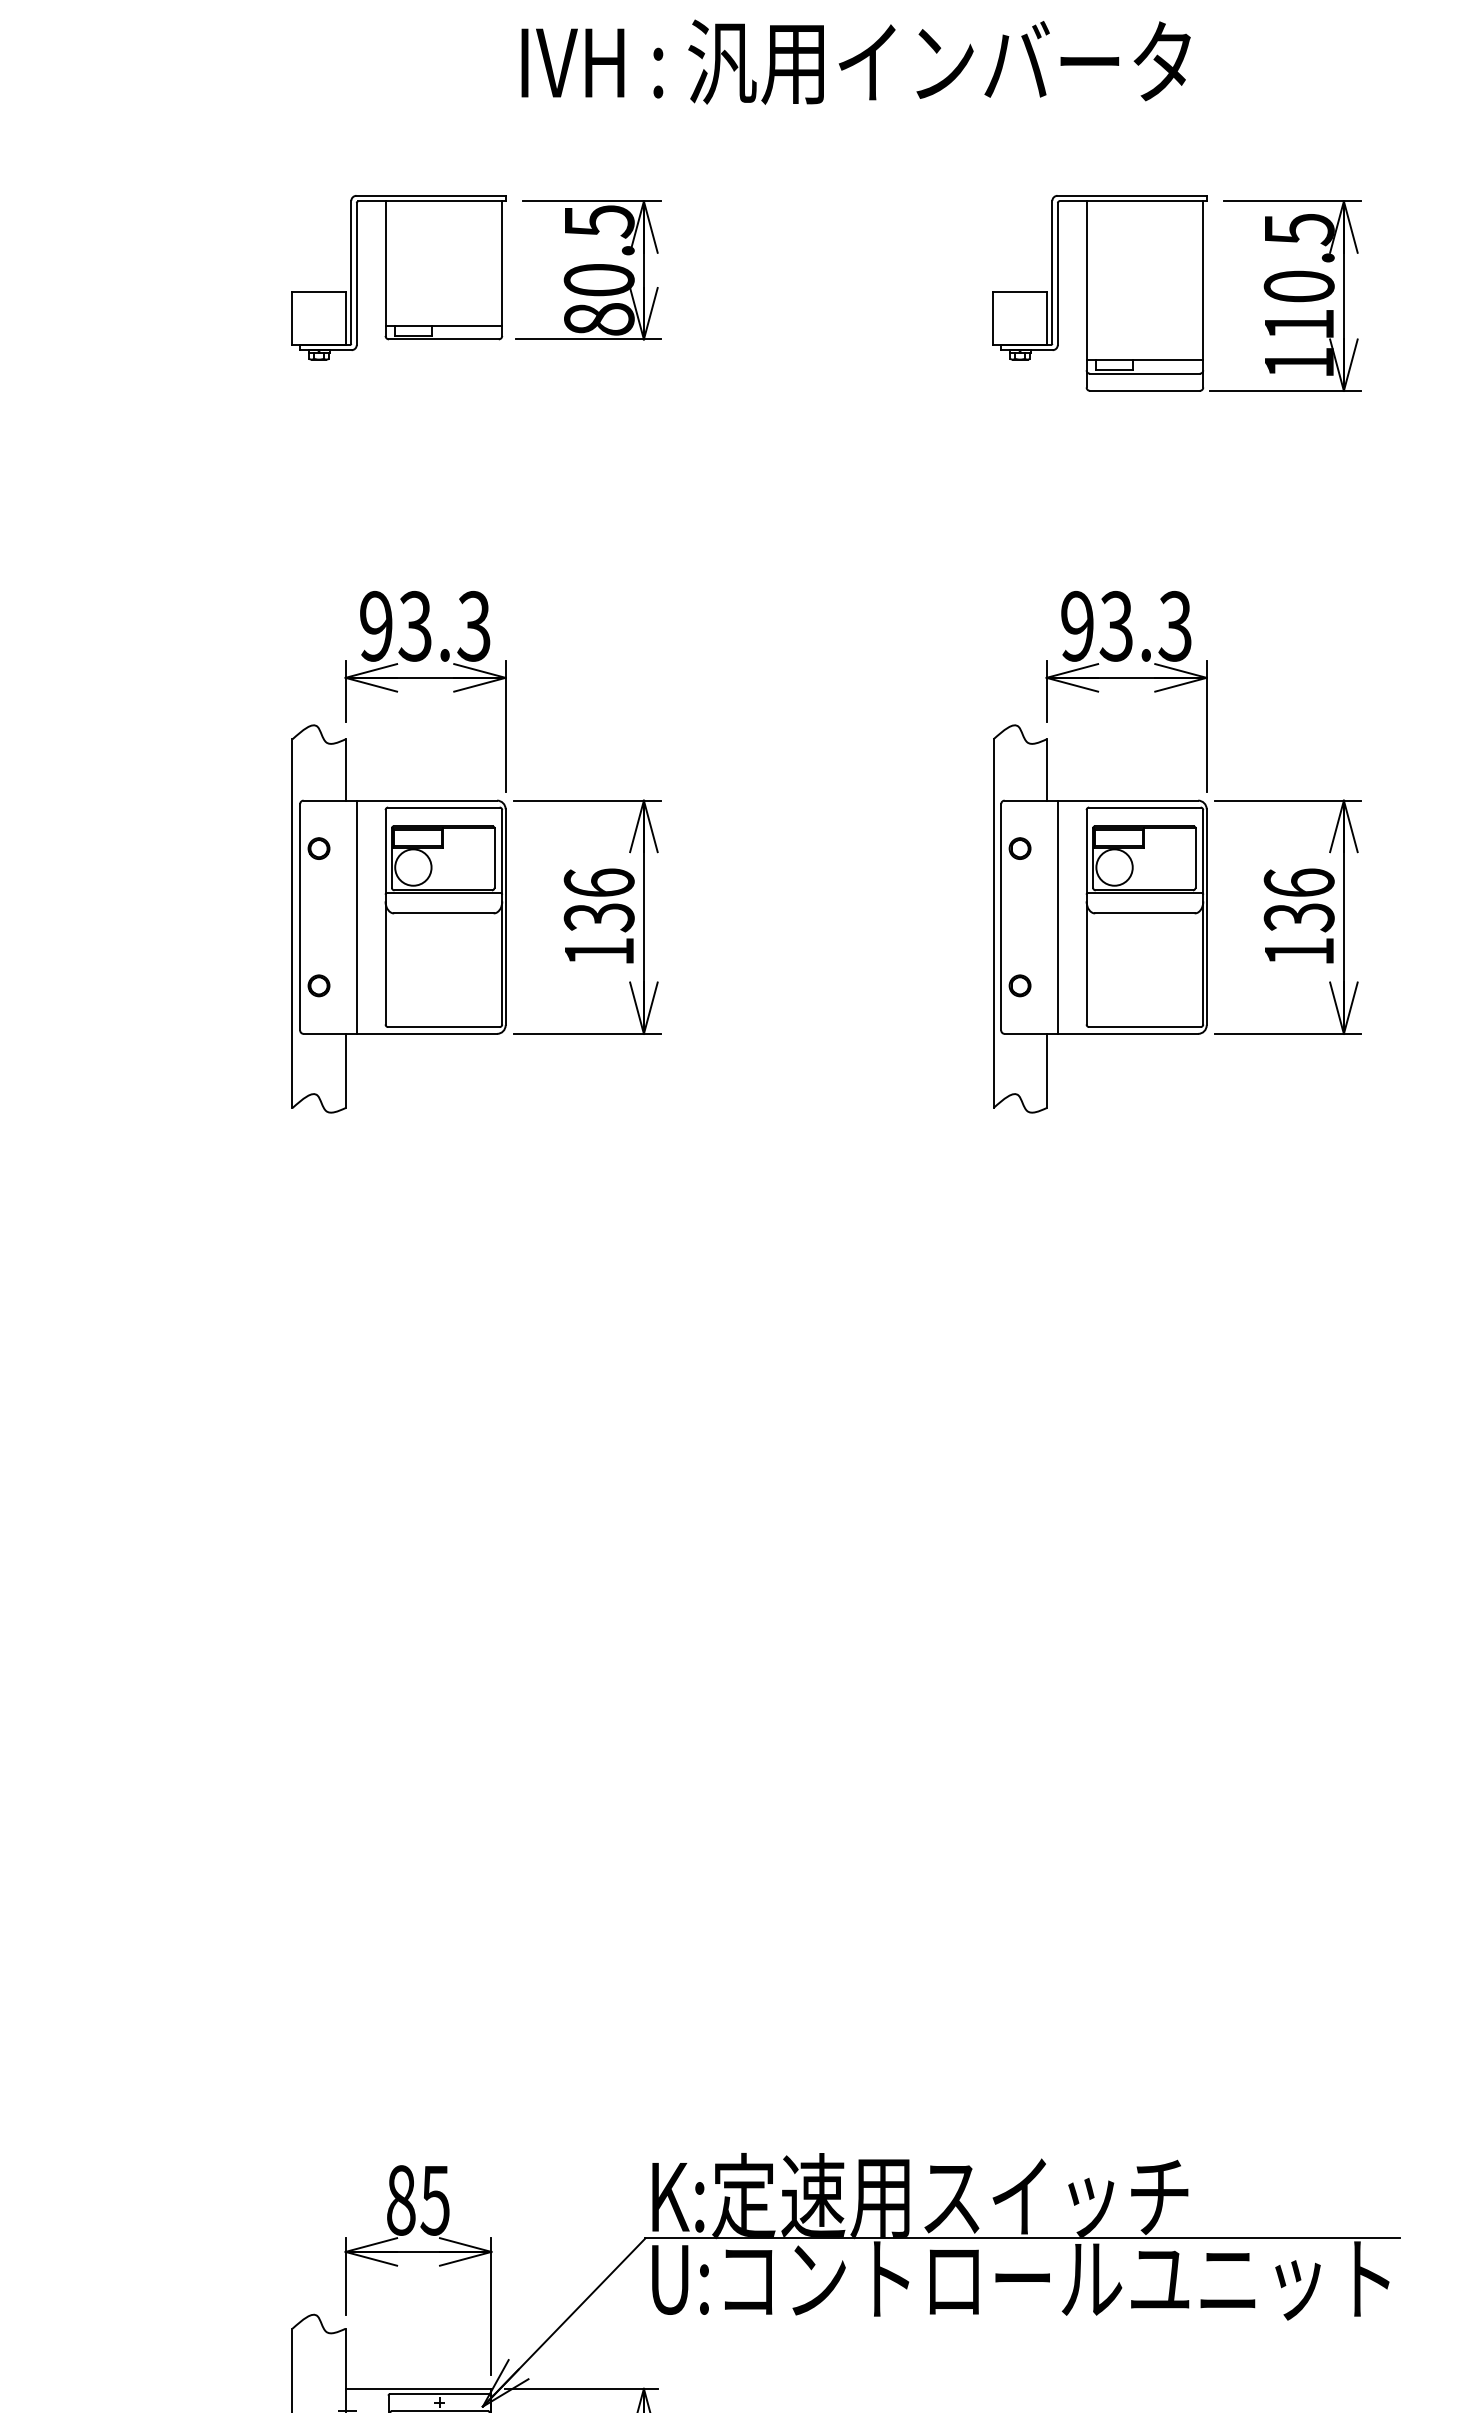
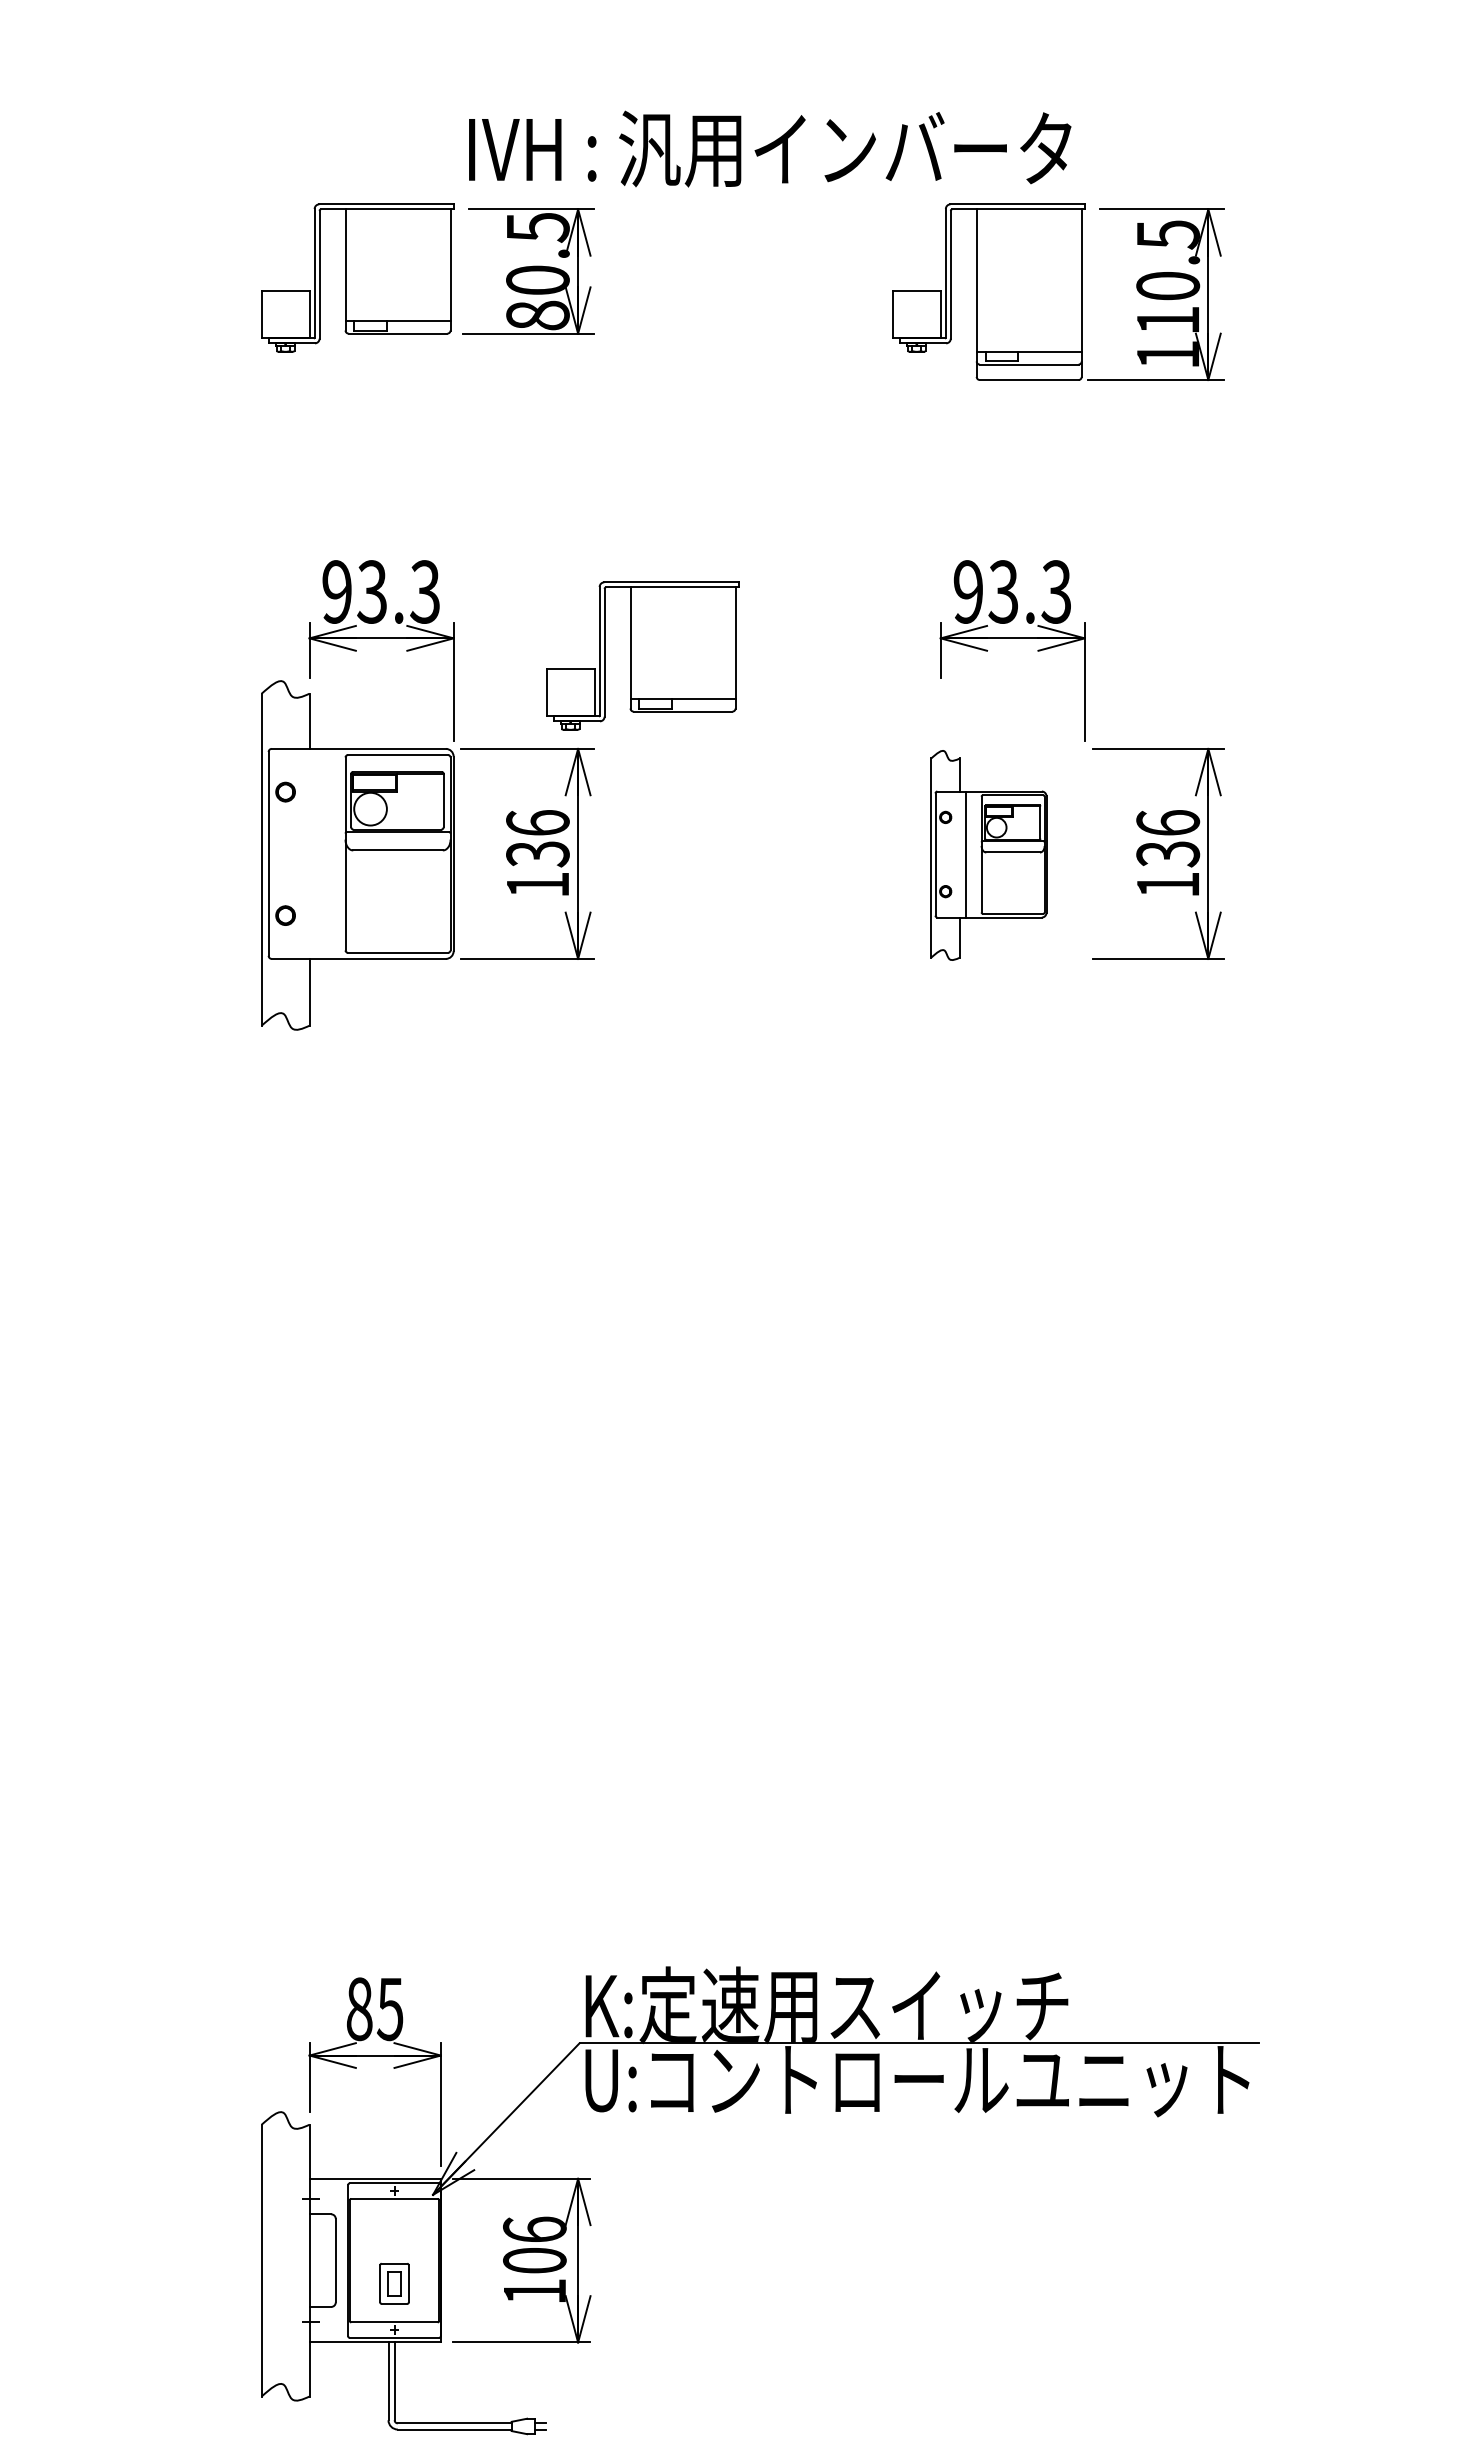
text: (856, 61) -> (770, 148), moved
part: (715, 696) -> (642, 655), added
line: (356, 916) -> (319, 853), removed
part: (1099, 919) -> (988, 855), size x0.6

